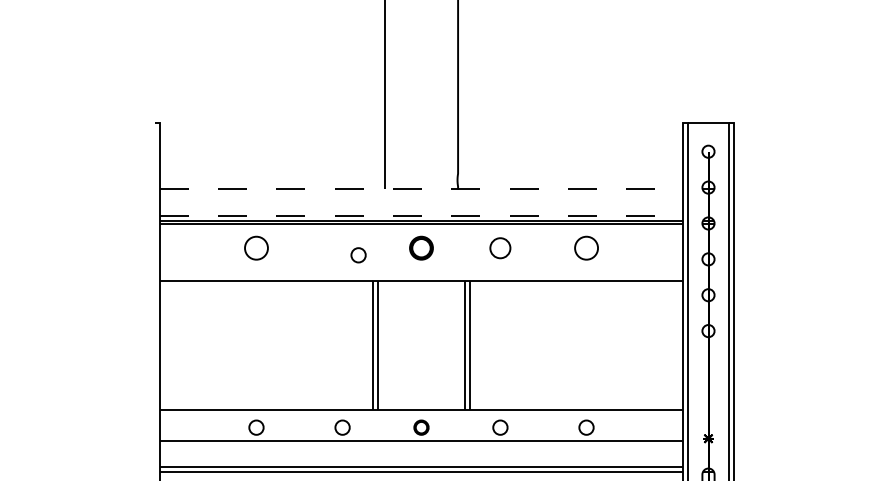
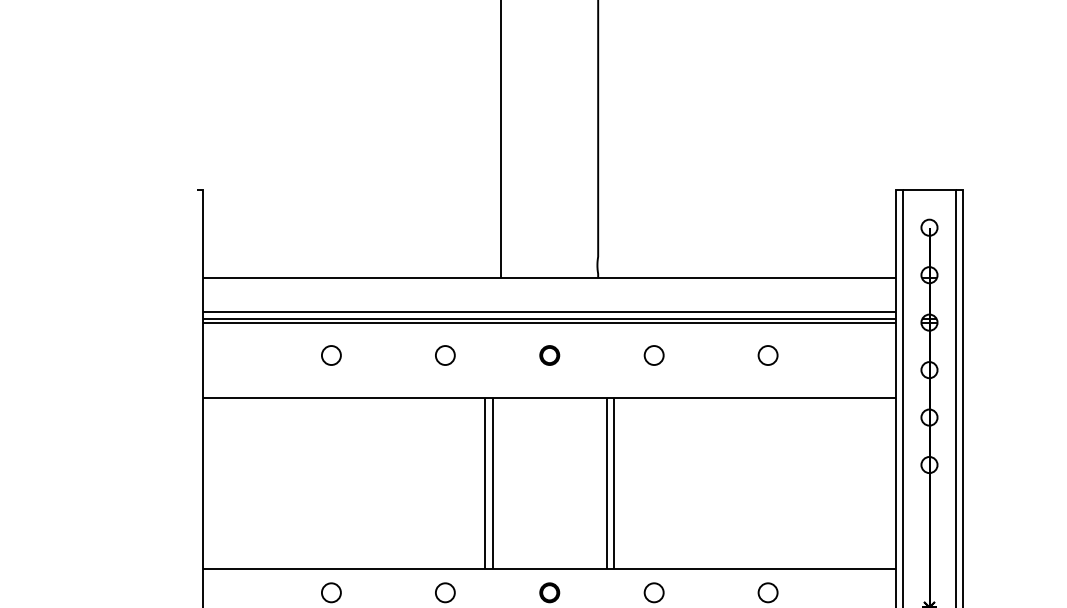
line: (421, 189) -> (549, 277), dashed -> solid
line: (421, 215) -> (549, 312), dashed -> solid
circle: (256, 248) -> (331, 355), size x0.62
circle: (421, 248) -> (549, 355), size x0.62
circle: (500, 248) -> (654, 355), size x0.71
circle: (586, 248) -> (768, 355), size x0.62
circle: (358, 255) -> (445, 355), moved

